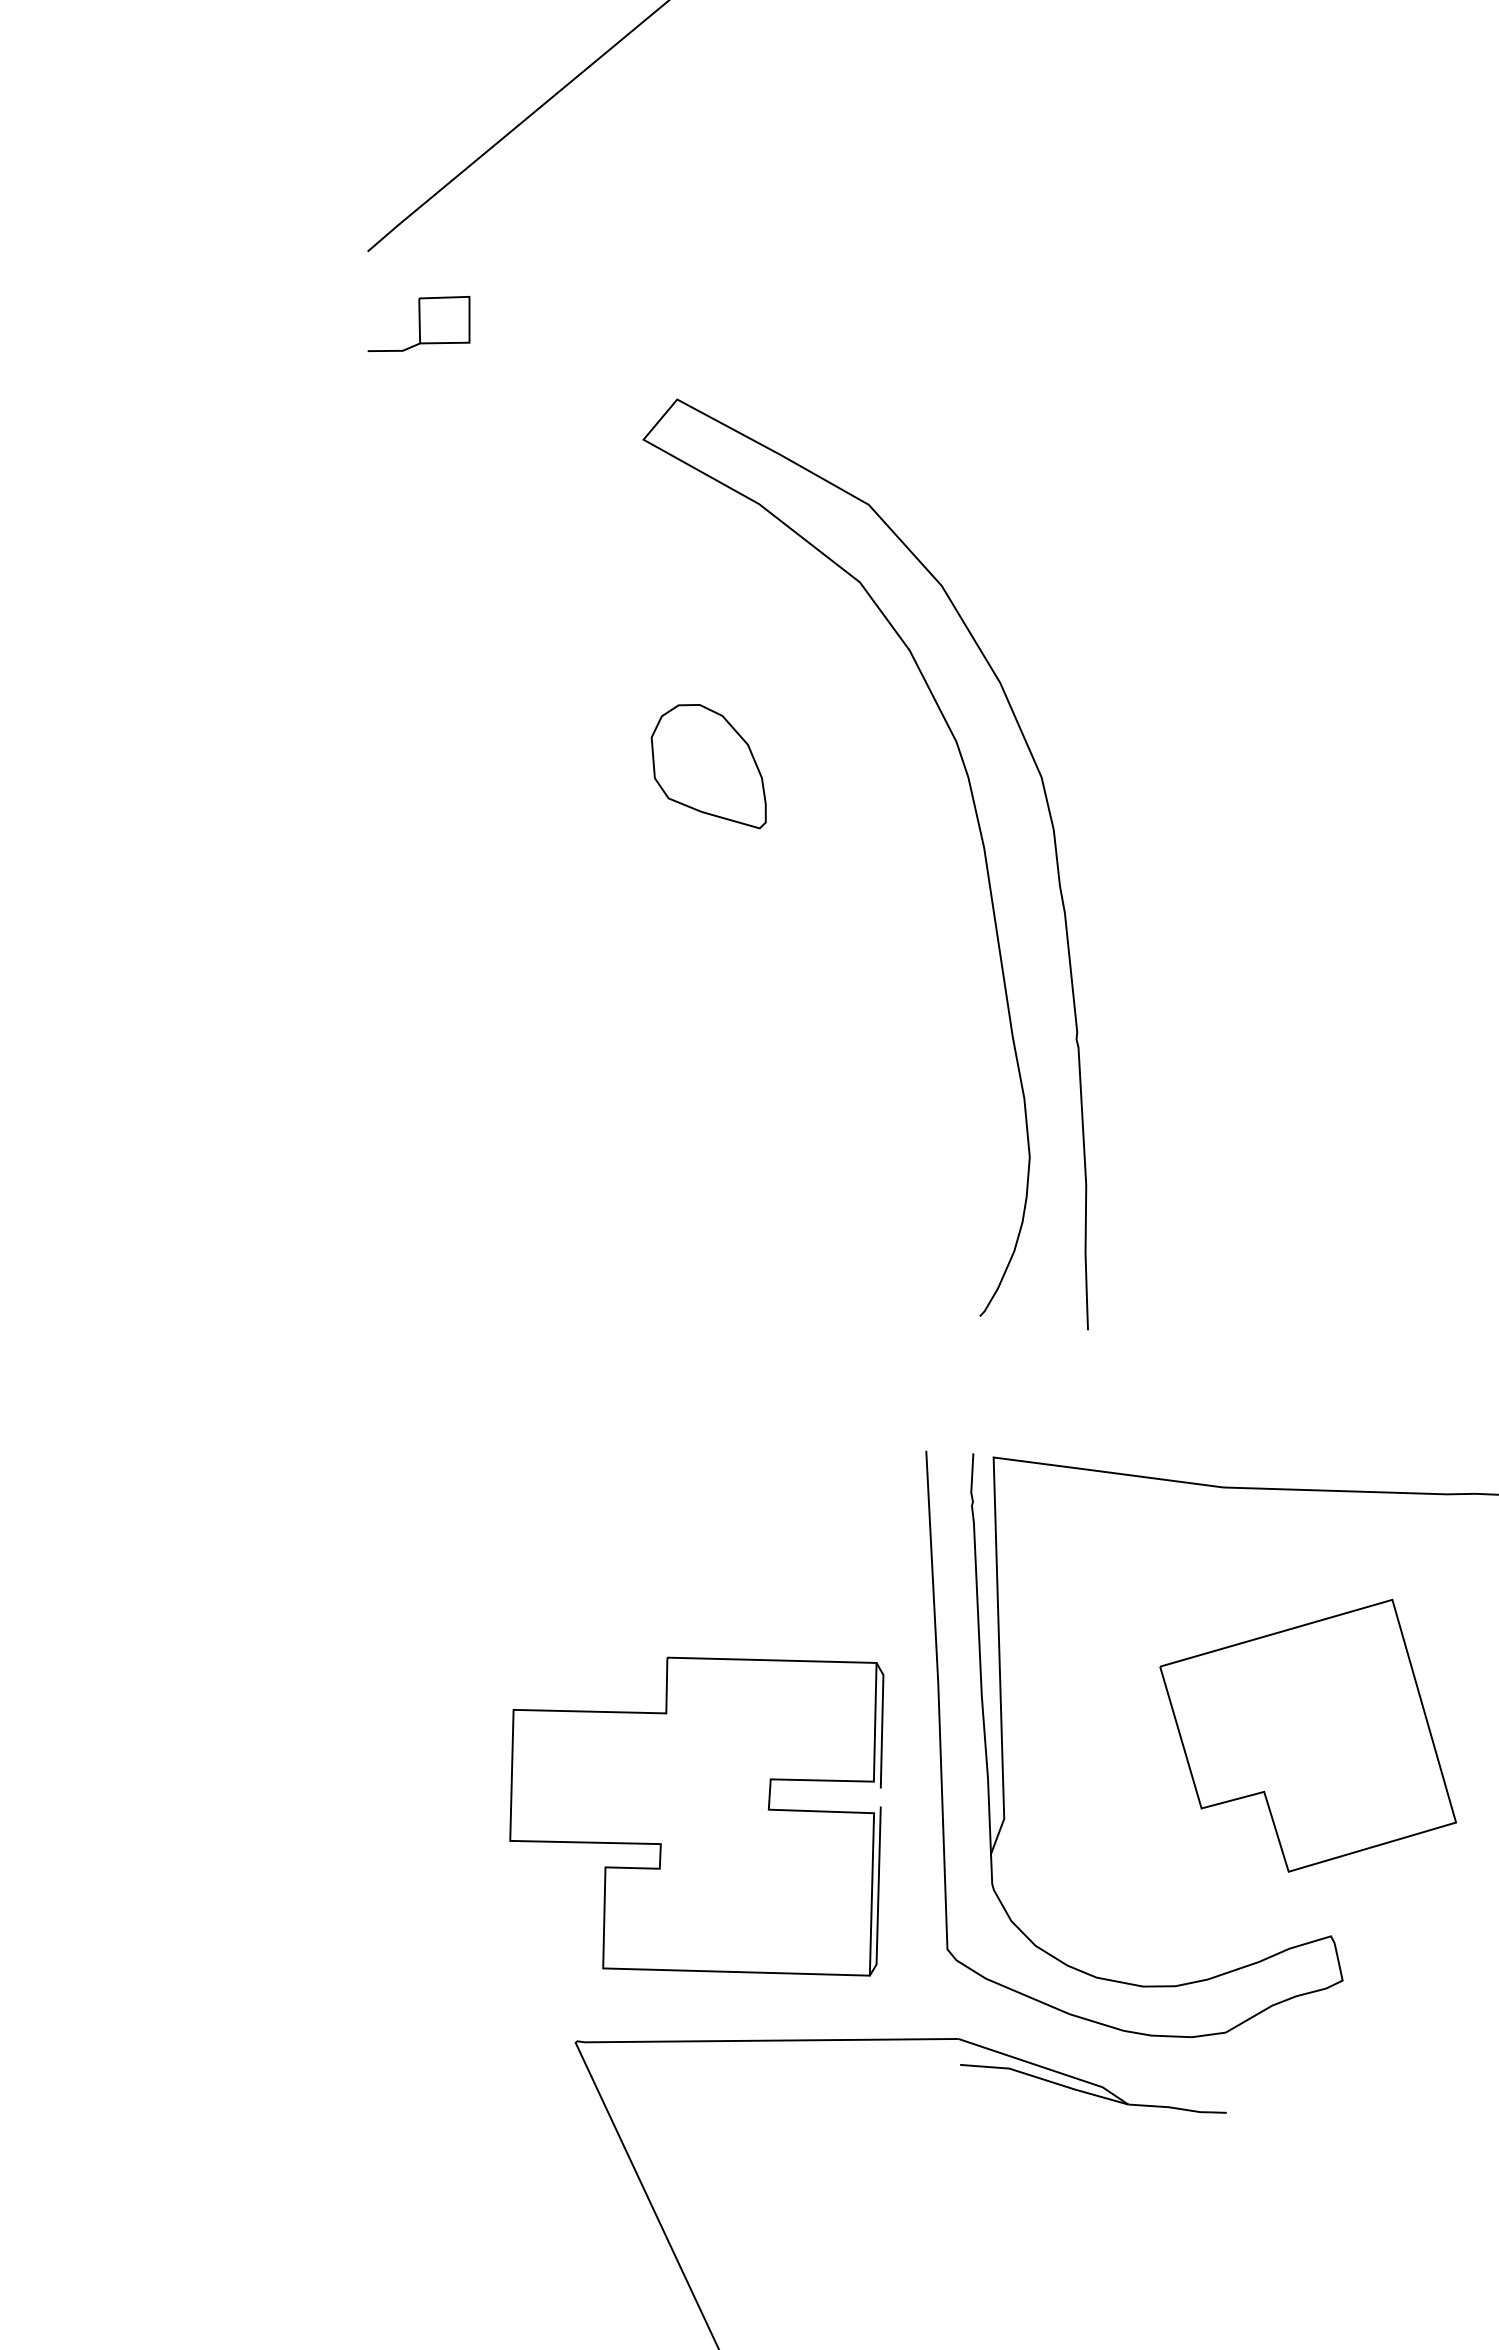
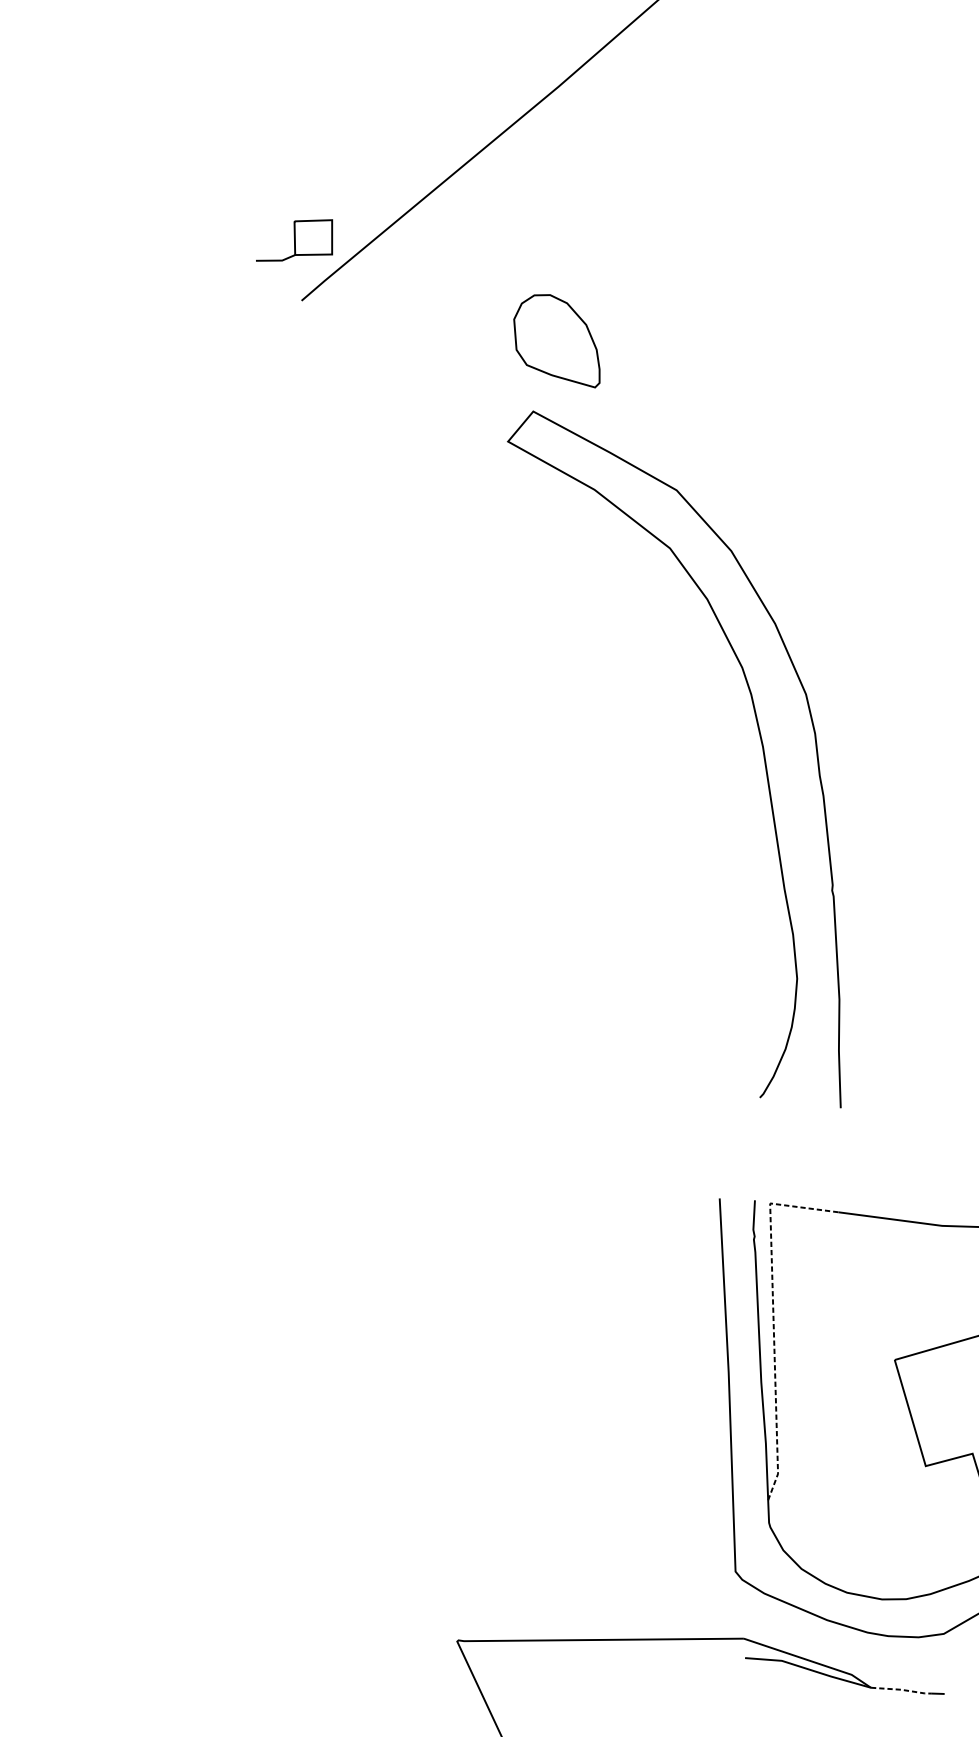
part: (418, 323) -> (293, 240), moved
part: (708, 766) -> (556, 341), moved
line: (998, 1611) -> (773, 1318), solid -> dashed
part: (696, 1816) -> (547, 1472), removed
line: (1169, 2107) -> (901, 1689), solid -> dashed

